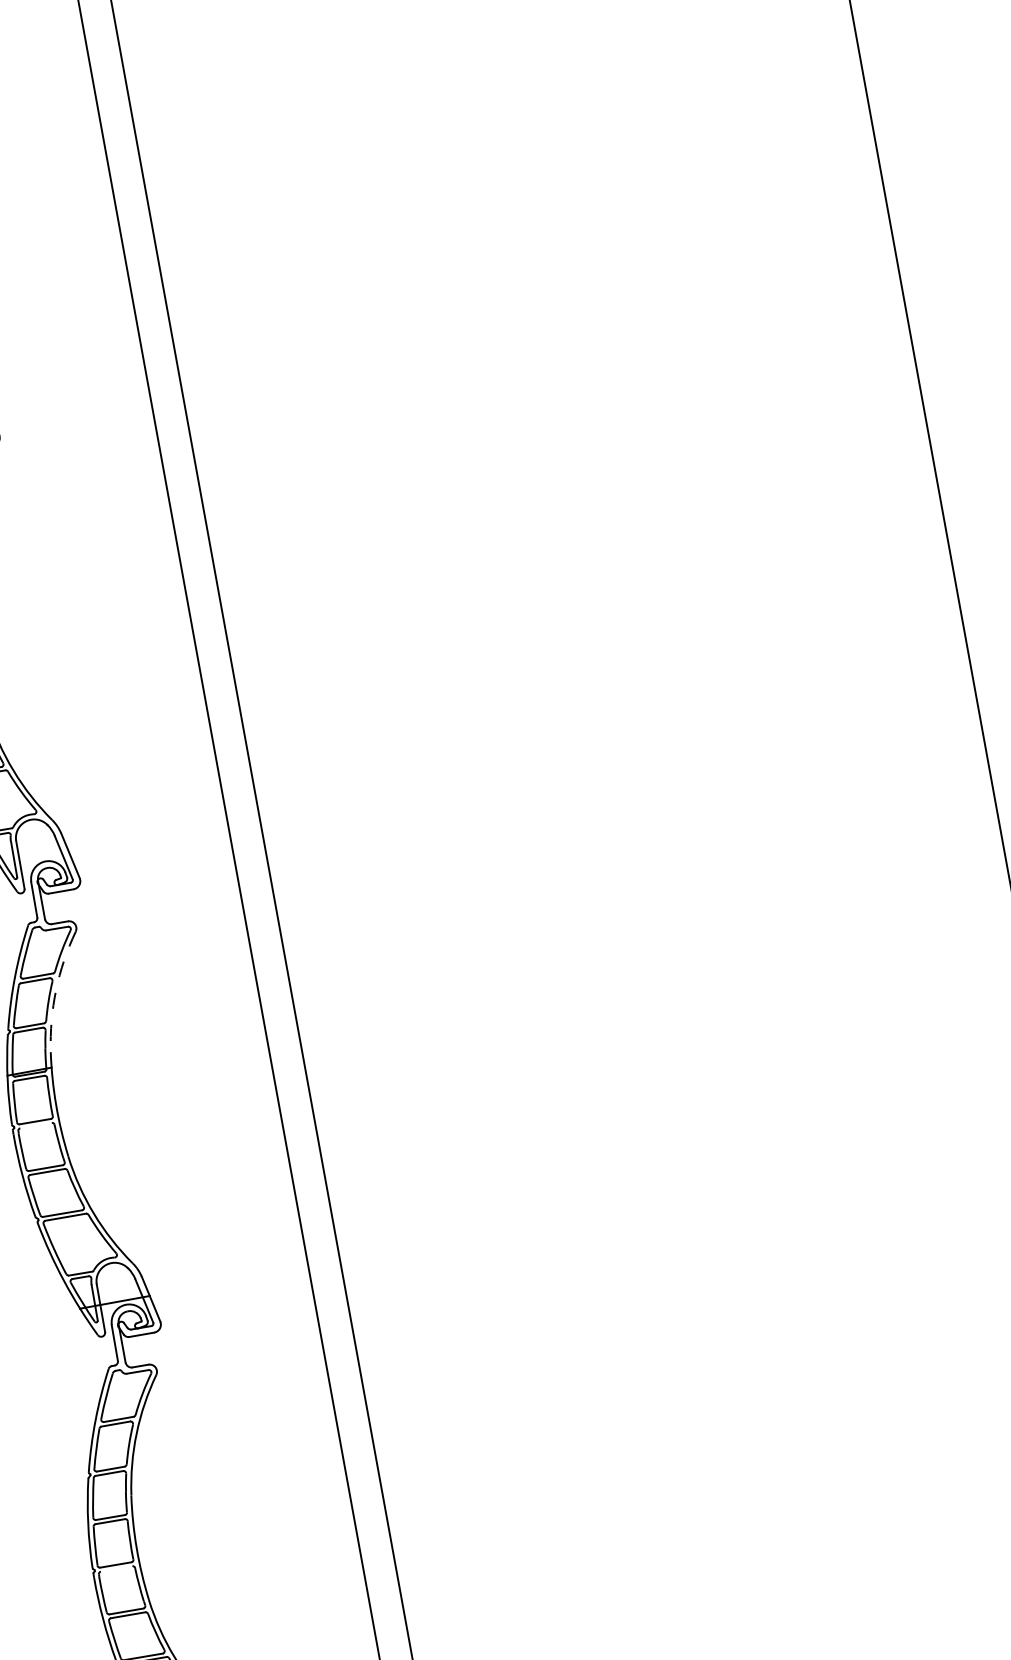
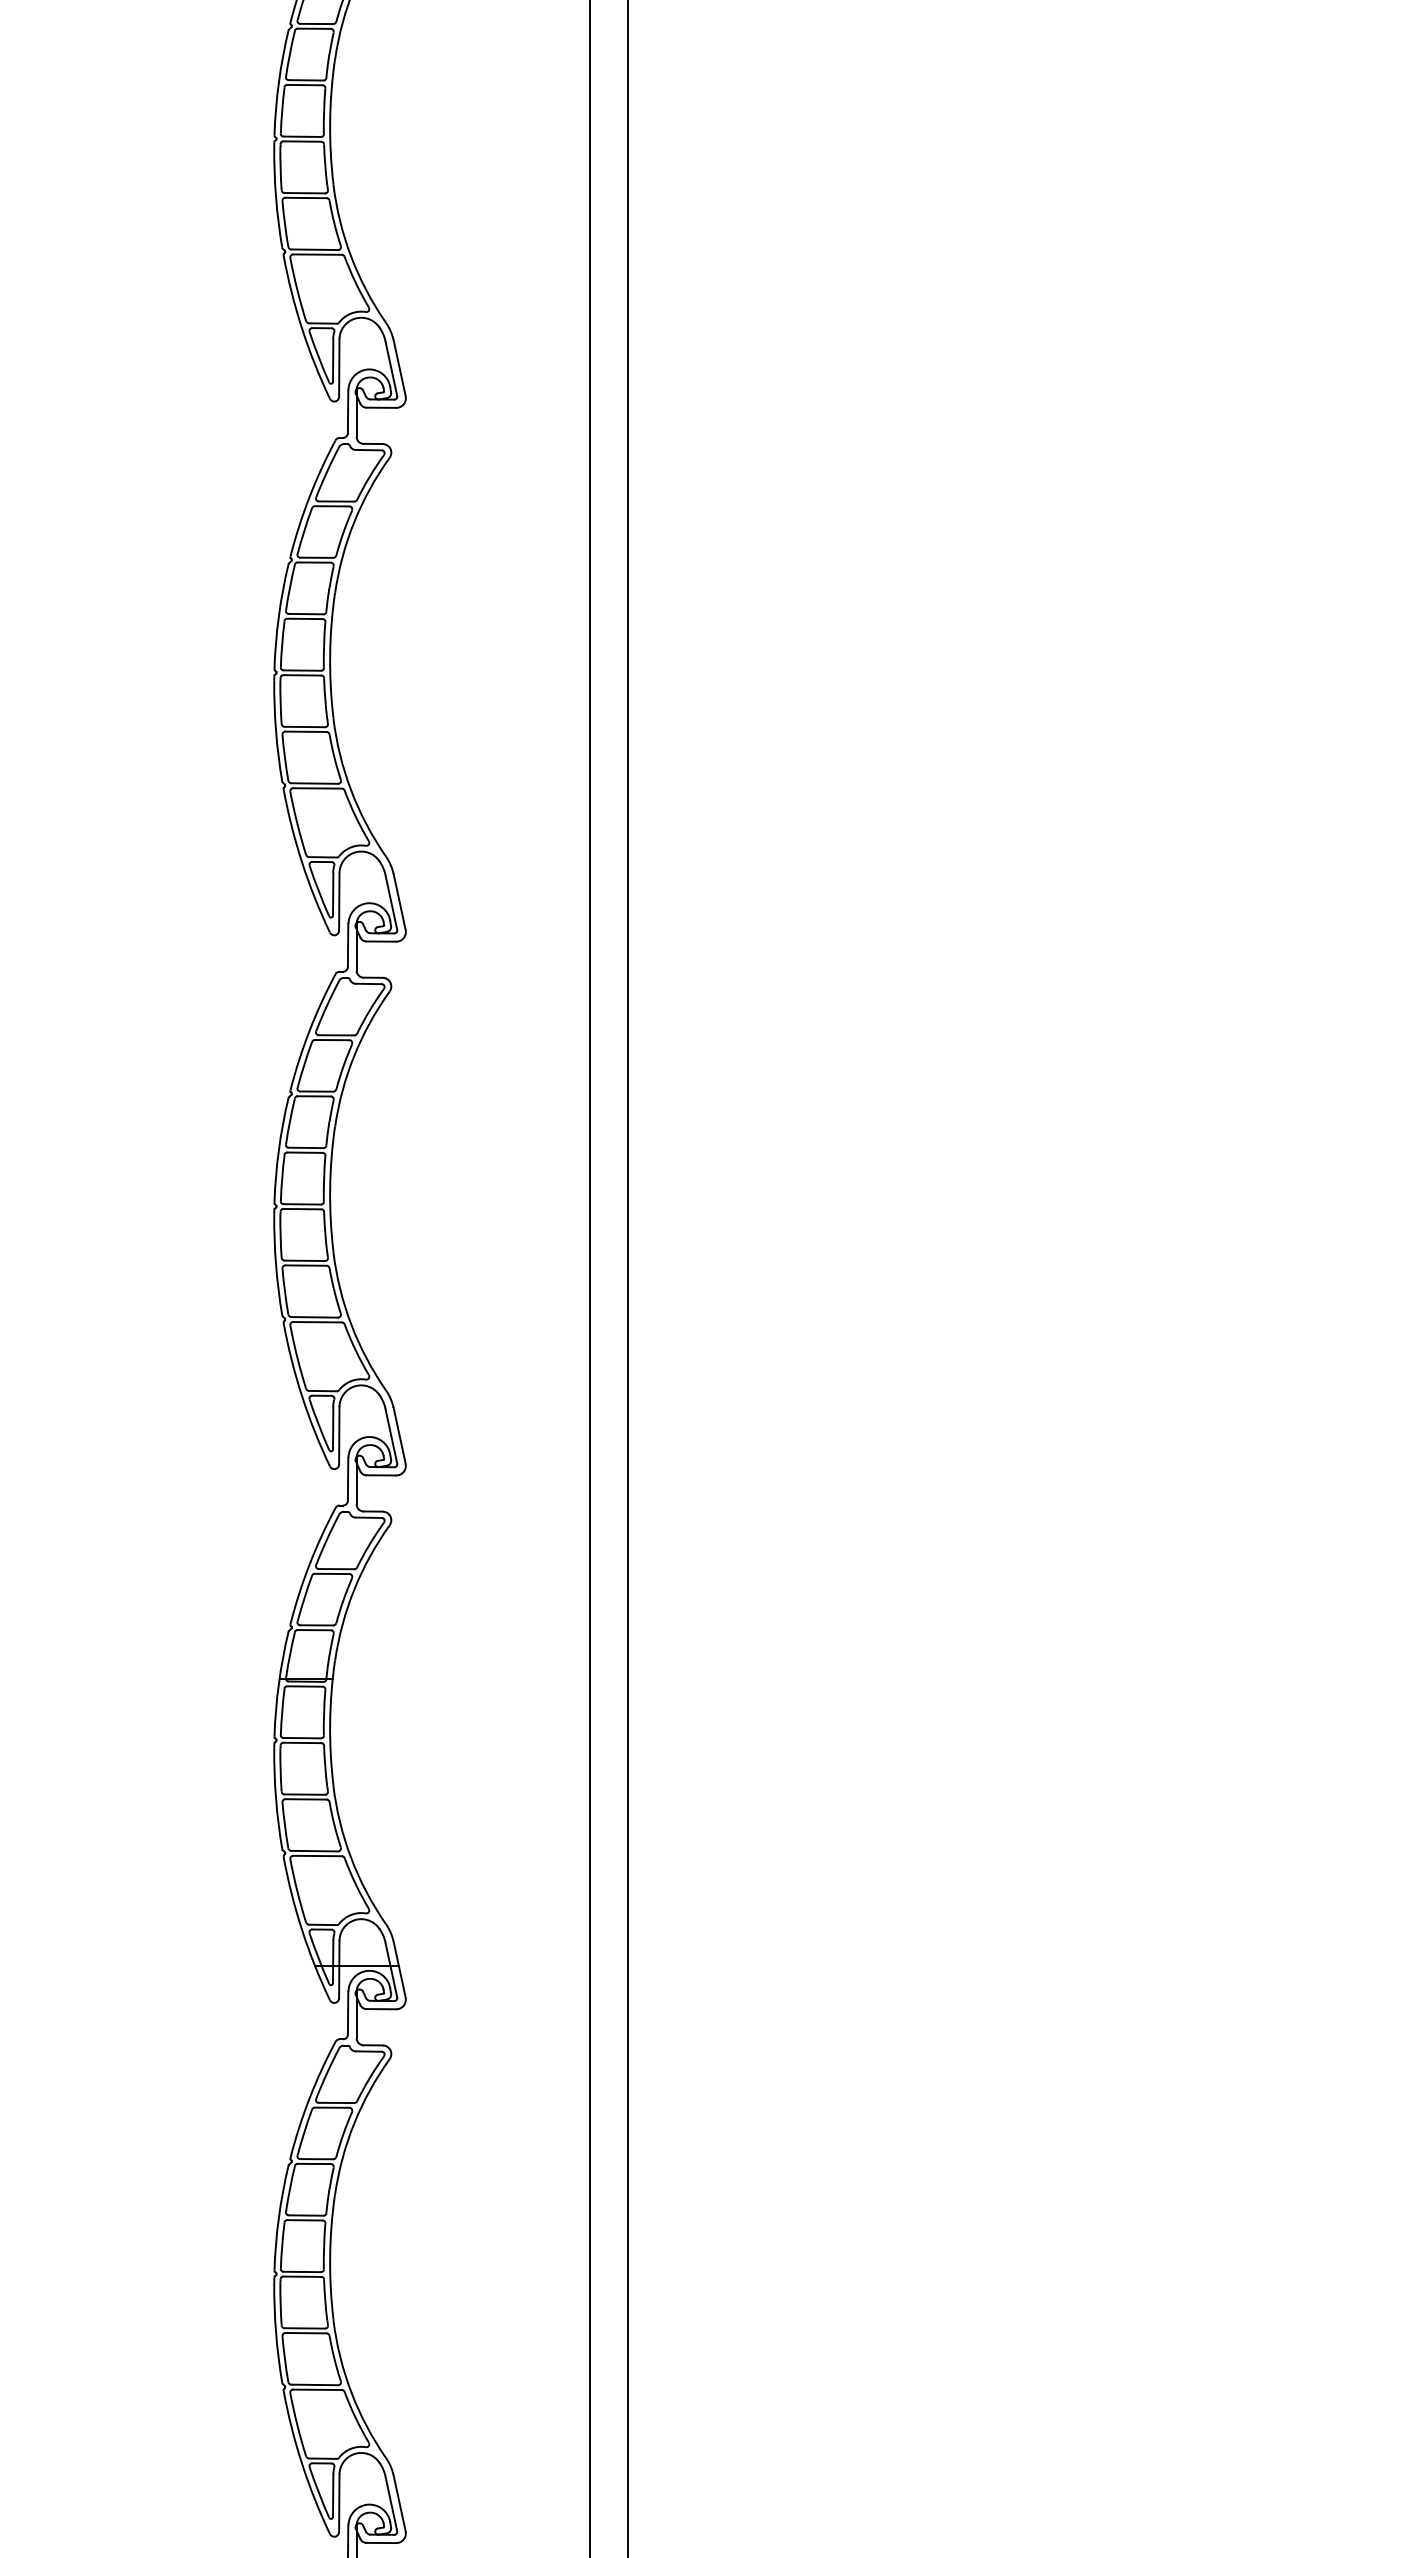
arc: (56, 990) -> (354, 1589), dashed -> solid
line: (36, 1125) -> (302, 1742), added
line: (116, 1568) -> (302, 2276), added

